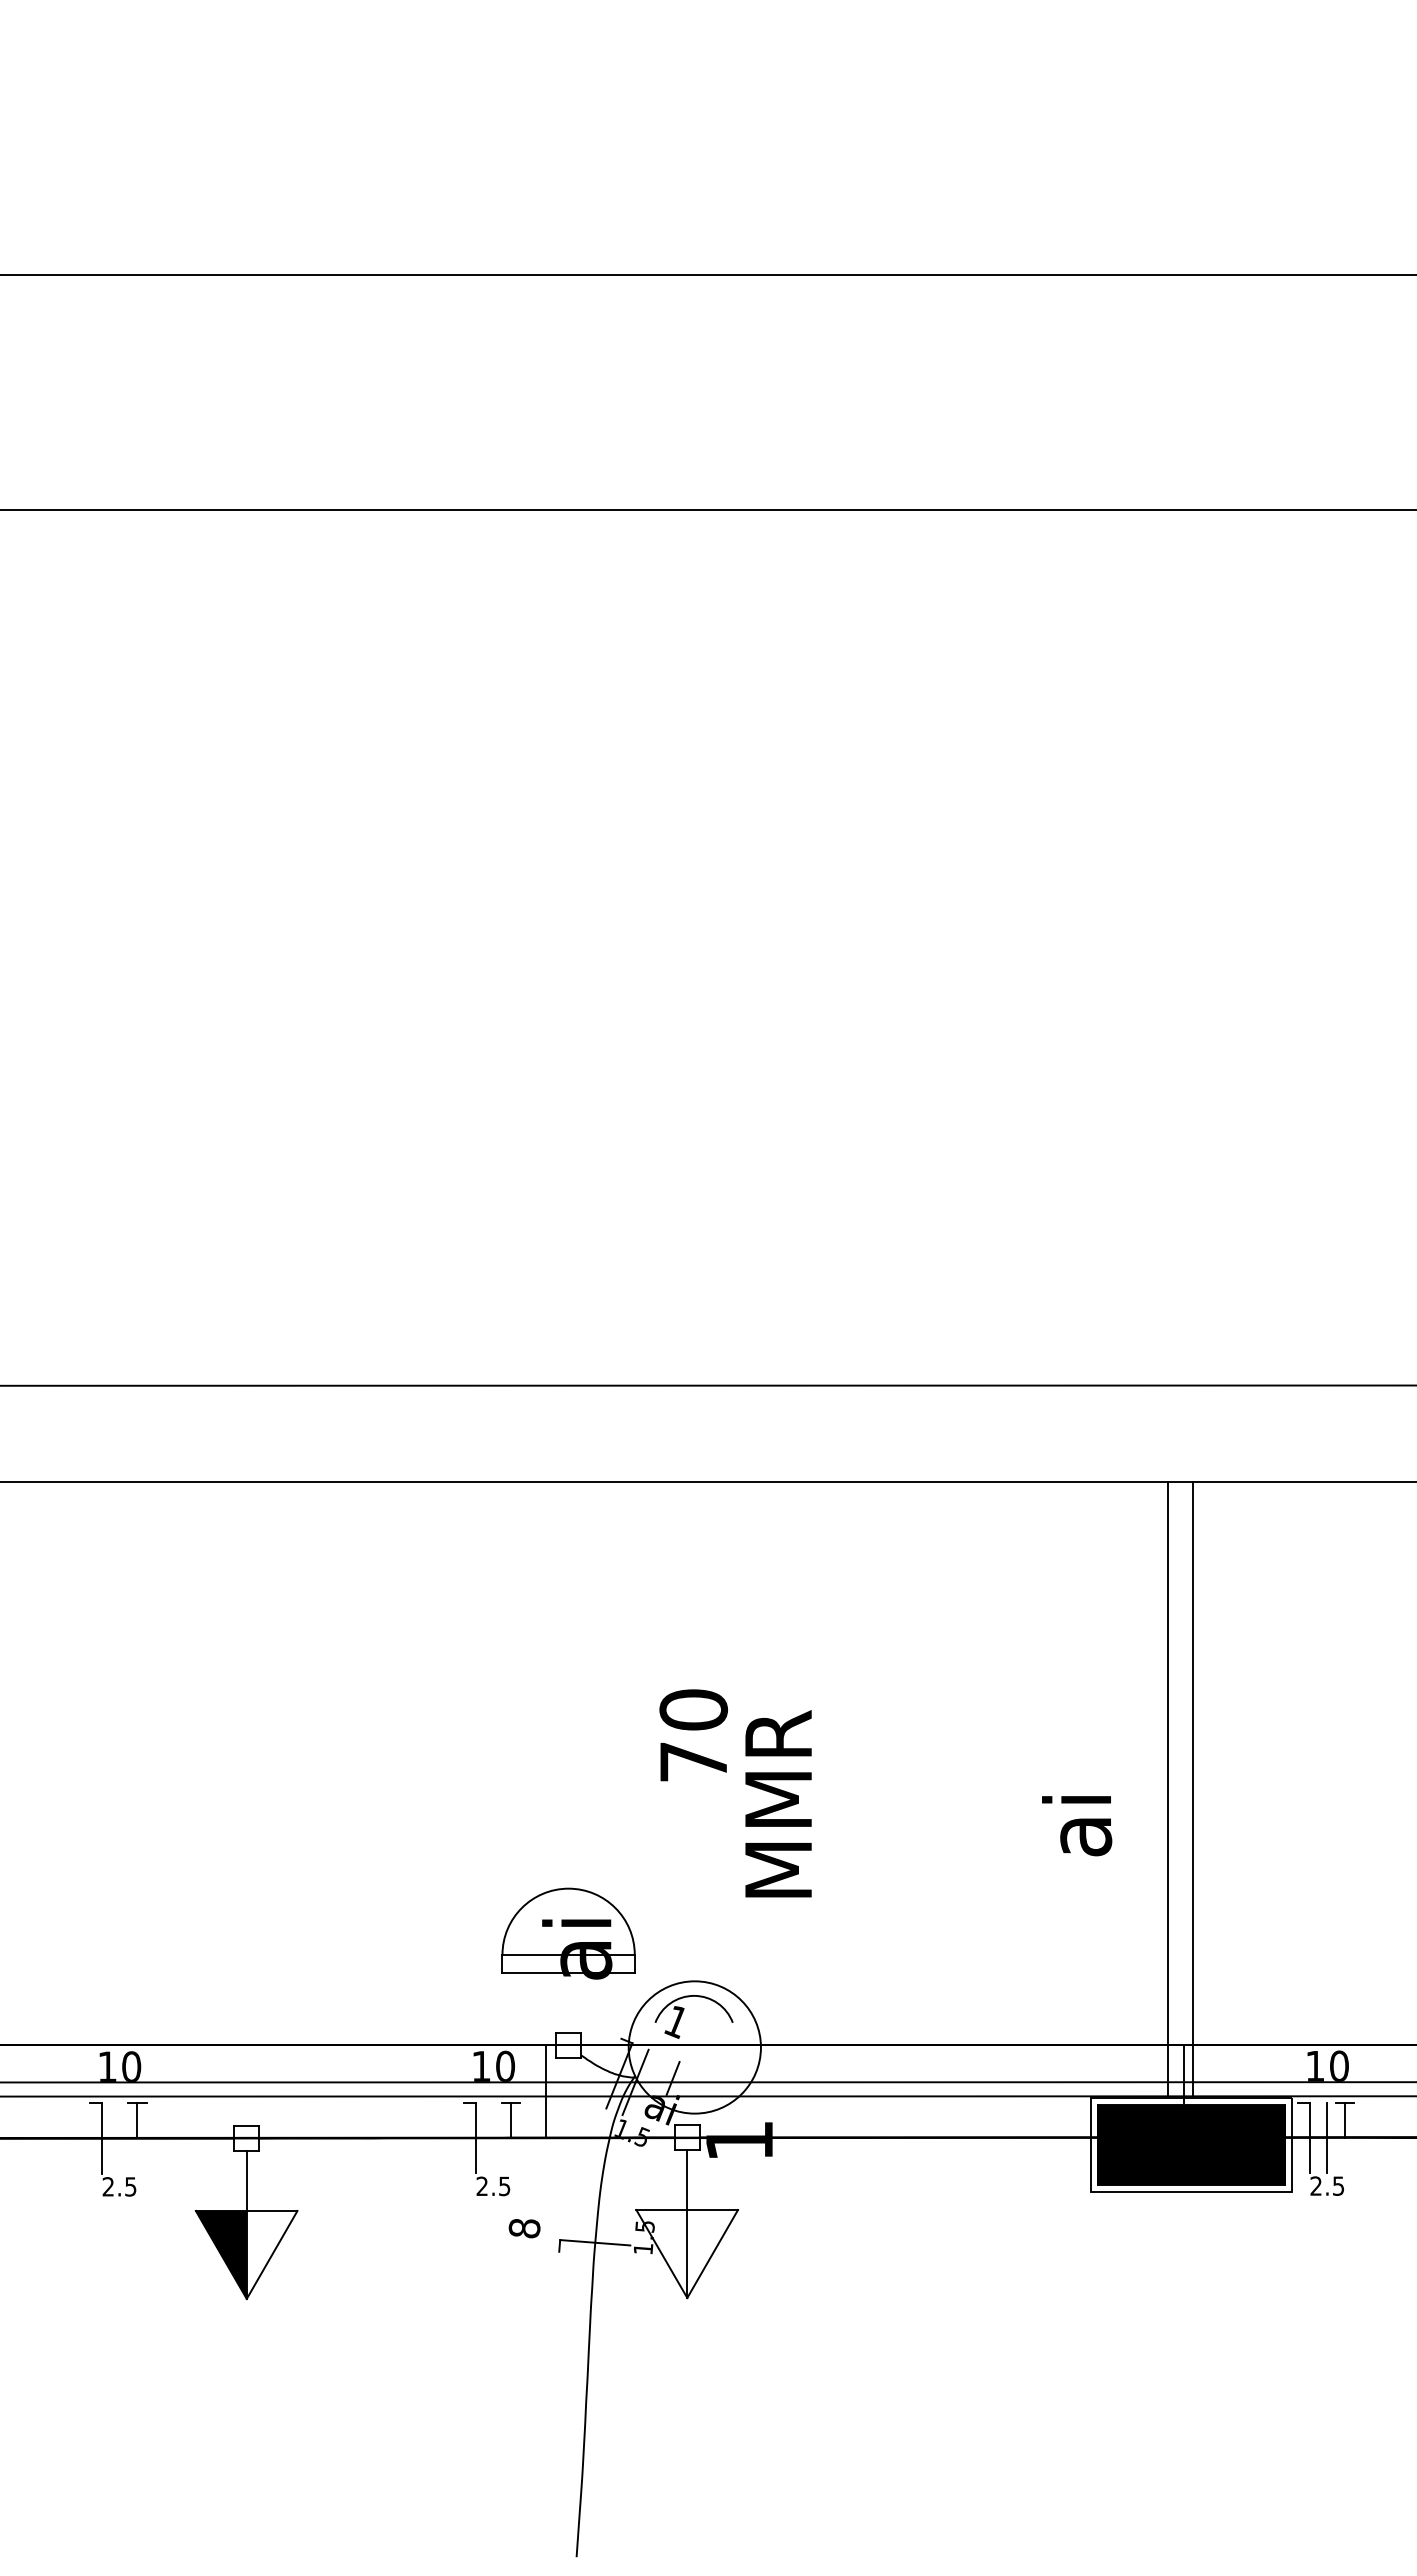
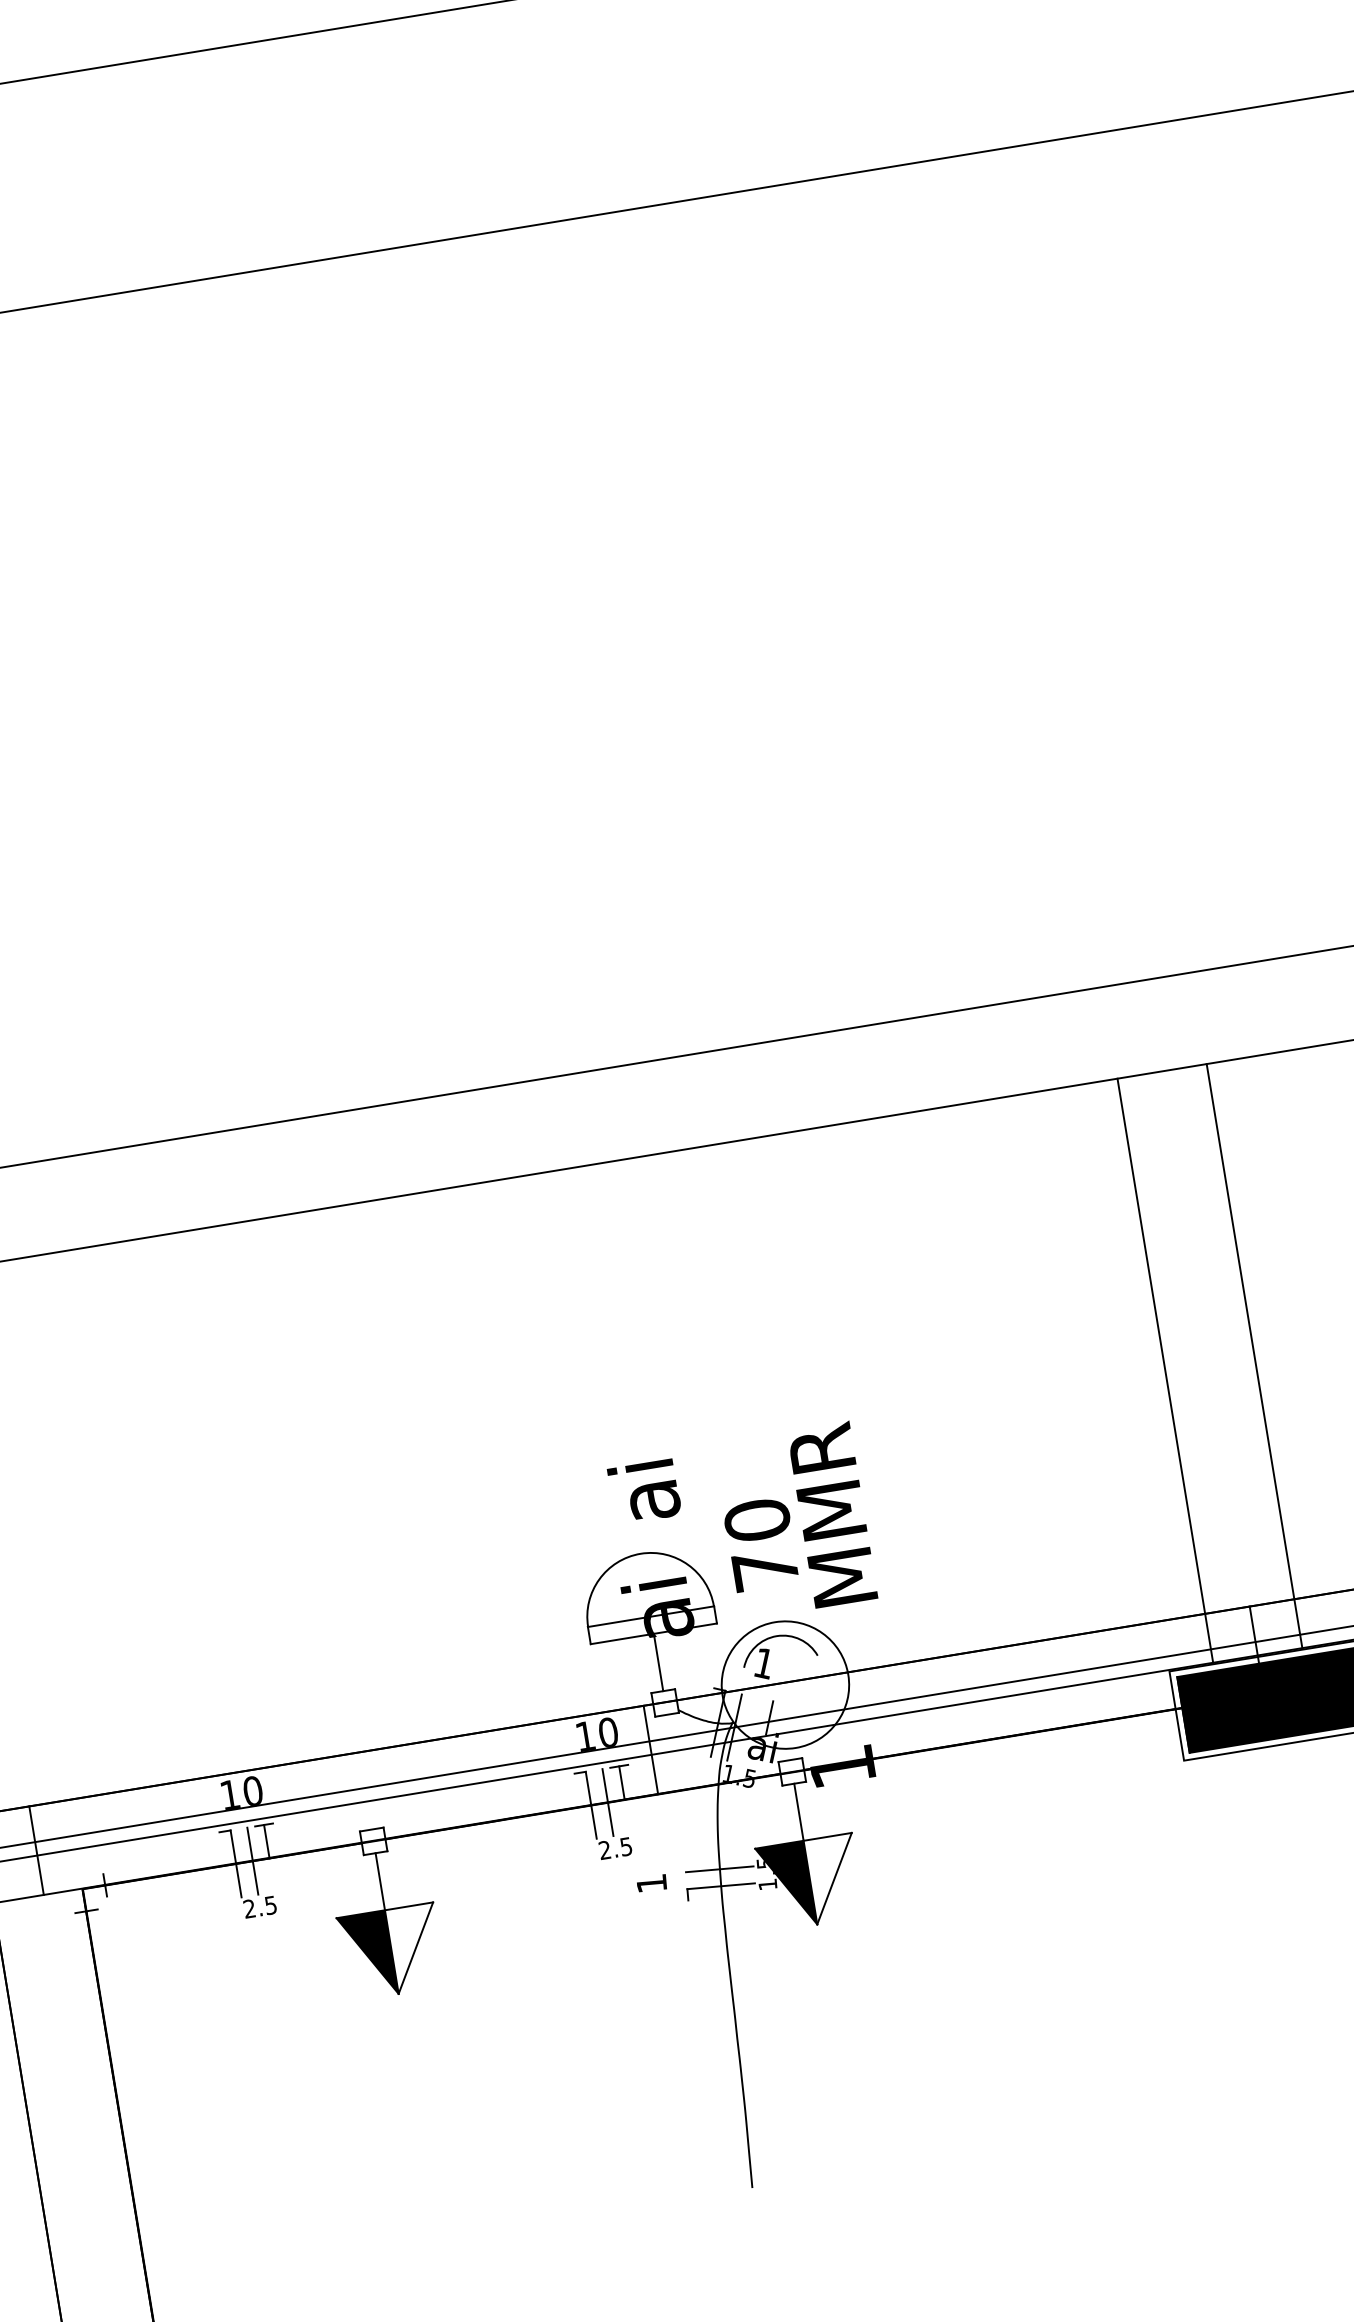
text: (693, 1735) -> (761, 1544), moved
line: (1167, 1788) -> (1254, 1355), moved
line: (1192, 1788) -> (1164, 1370), moved
text: (778, 1803) -> (832, 1514), moved
text: (1077, 1826) -> (645, 1492), moved
line: (568, 2002) -> (658, 1662), added
line: (493, 2137) -> (608, 1802), added
line: (119, 2138) -> (252, 1861), added
line: (596, 2224) -> (719, 1868), added
text: (524, 2228) -> (651, 1883), 8 -> 1
fill: (661, 2254) -> (785, 1887), added

